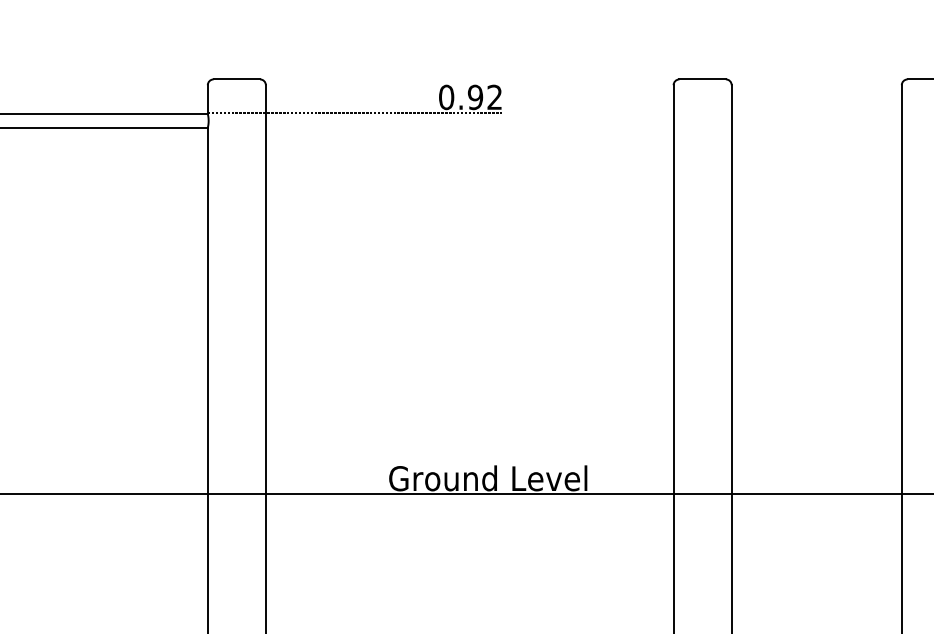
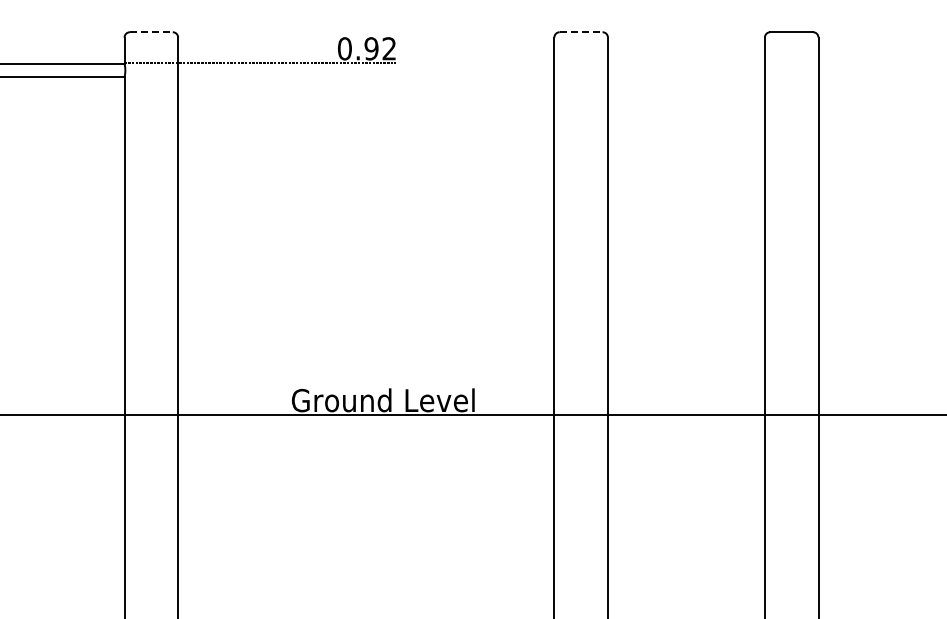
line: (236, 79) -> (151, 32), solid -> dashed
line: (703, 79) -> (581, 32), solid -> dashed

